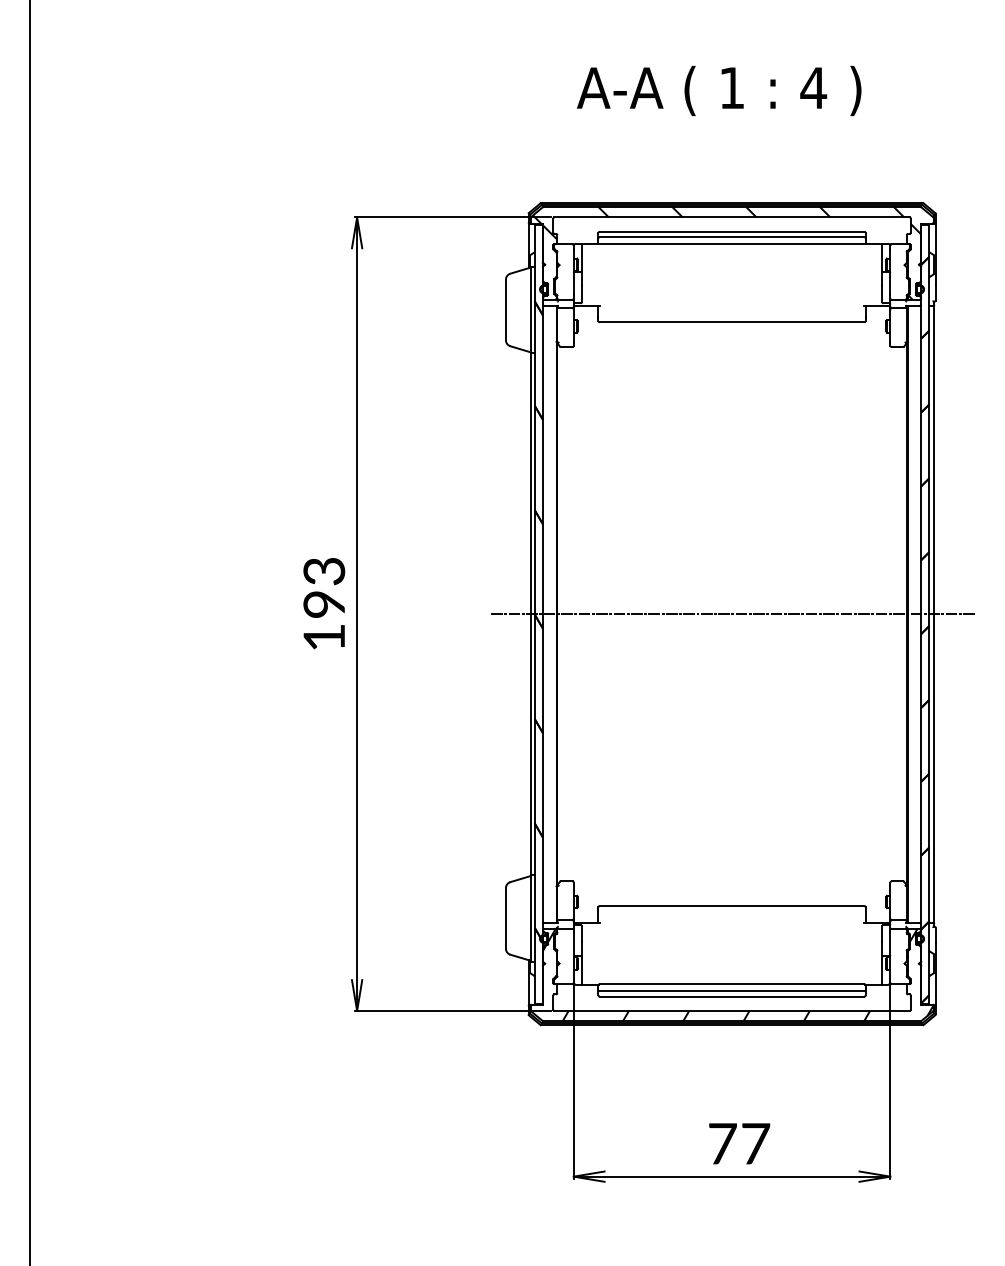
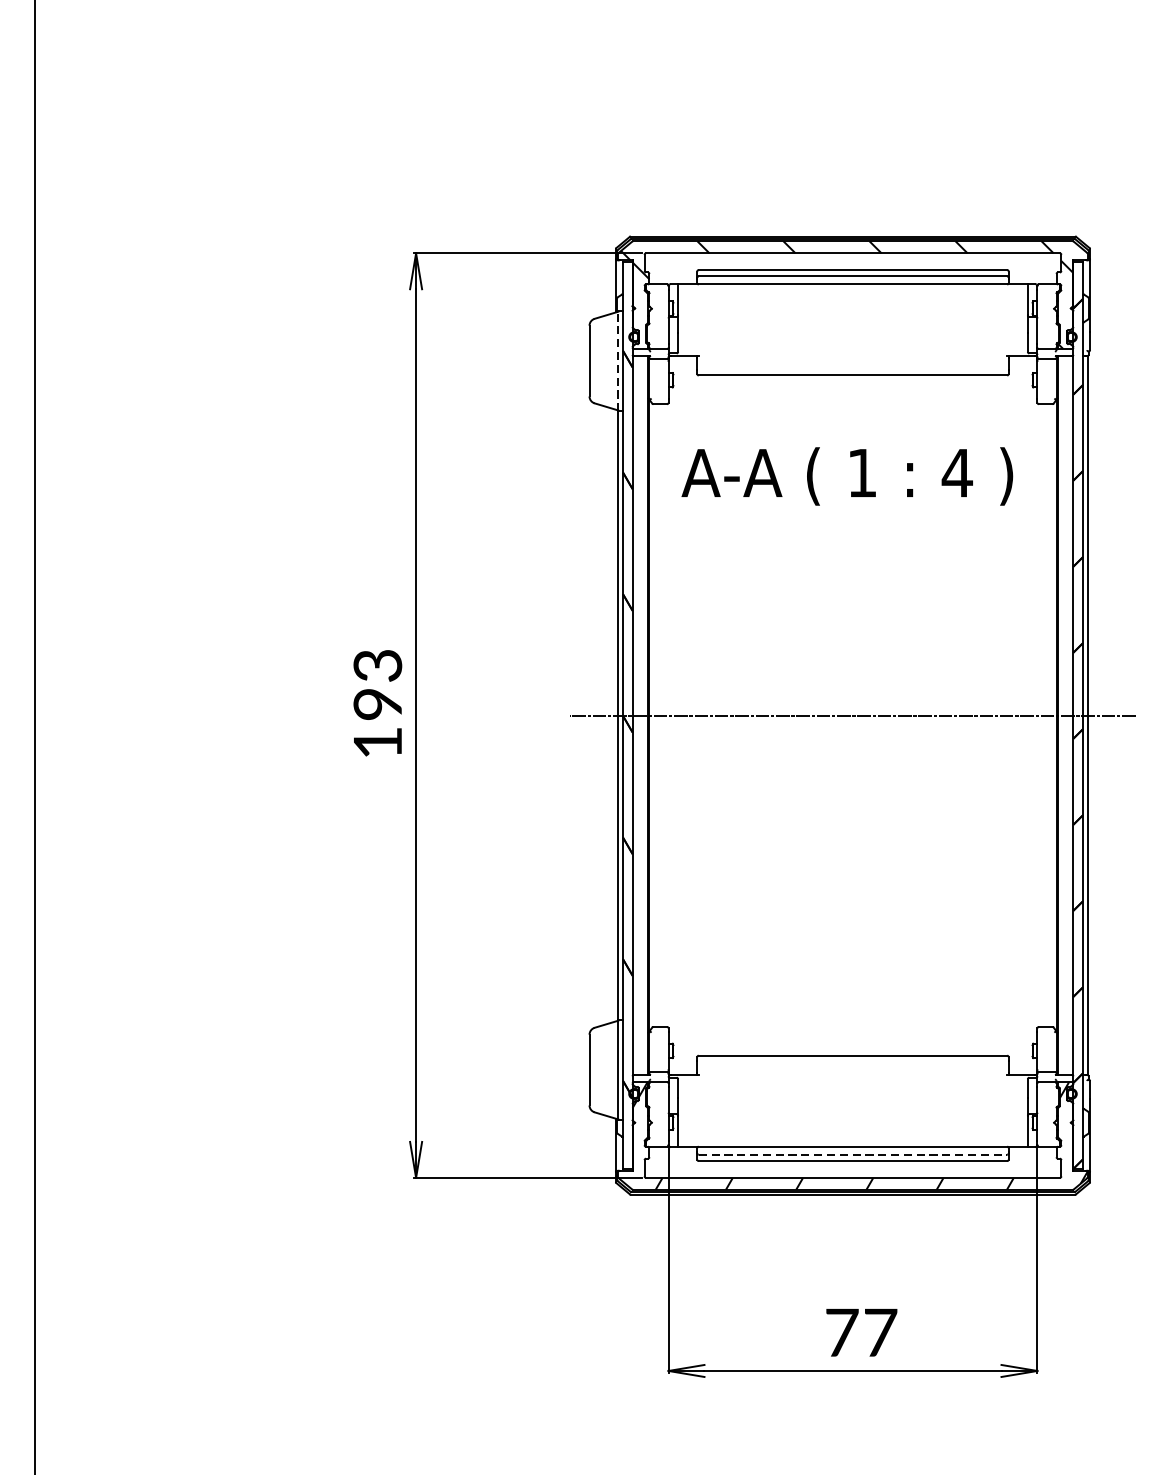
text: (719, 90) -> (847, 475), moved
line: (530, 309) -> (618, 360), solid -> dashed
line: (732, 991) -> (853, 1155), solid -> dashed

